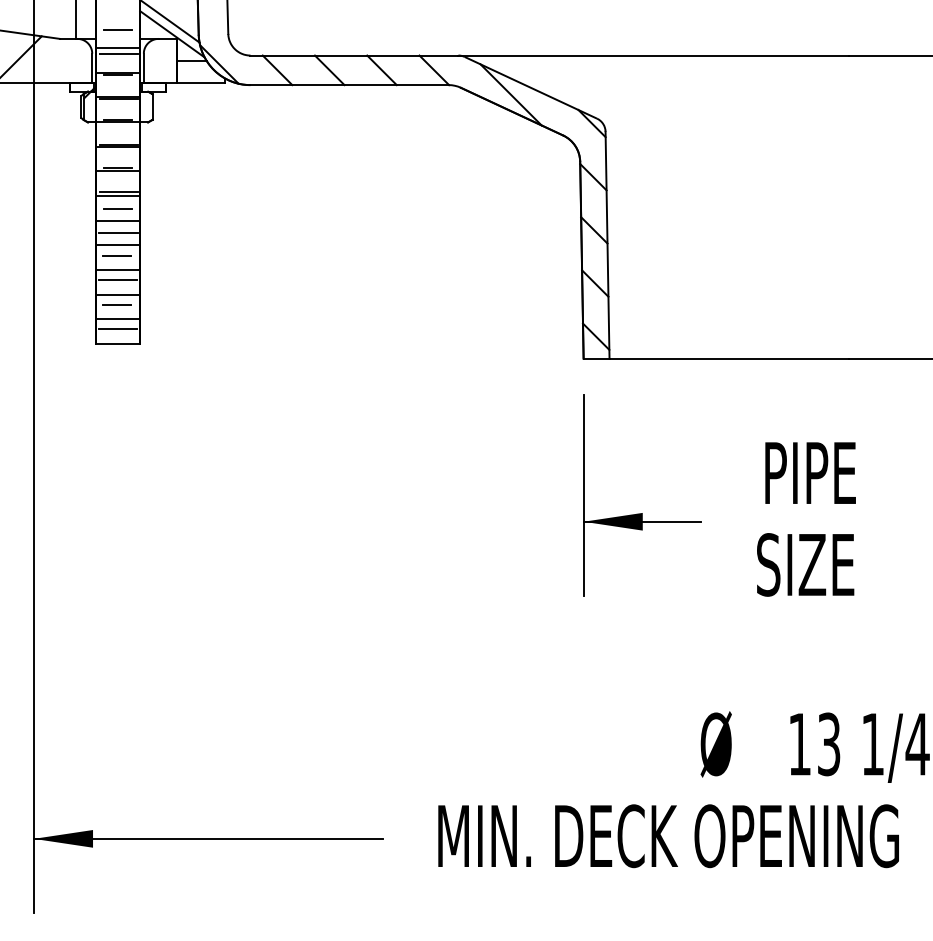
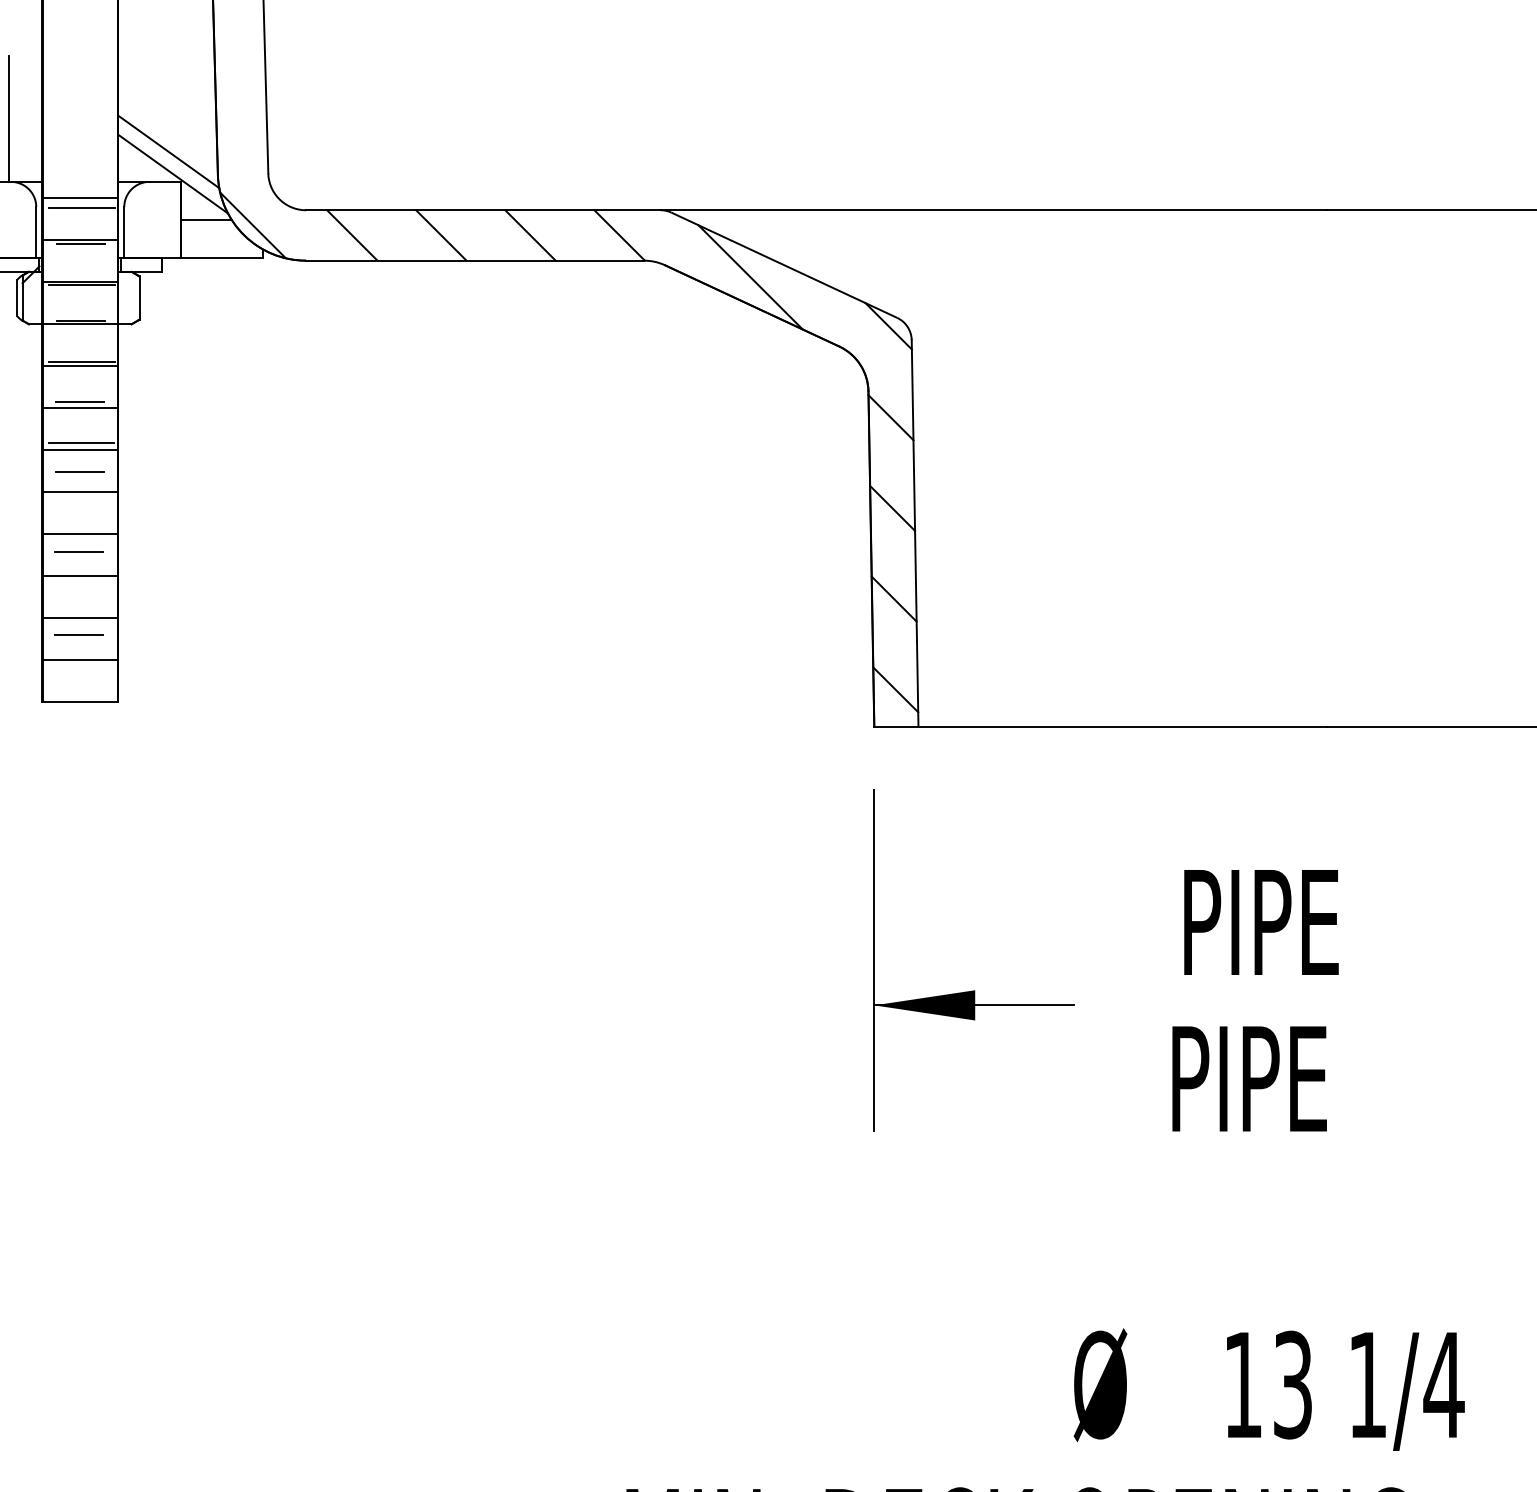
line: (118, 30) -> (81, 167), removed
line: (118, 233) -> (81, 513), removed
line: (117, 279) -> (79, 592), removed
line: (117, 328) -> (79, 675), removed
text: (805, 564) -> (1252, 1078), SIZE -> PIPE

